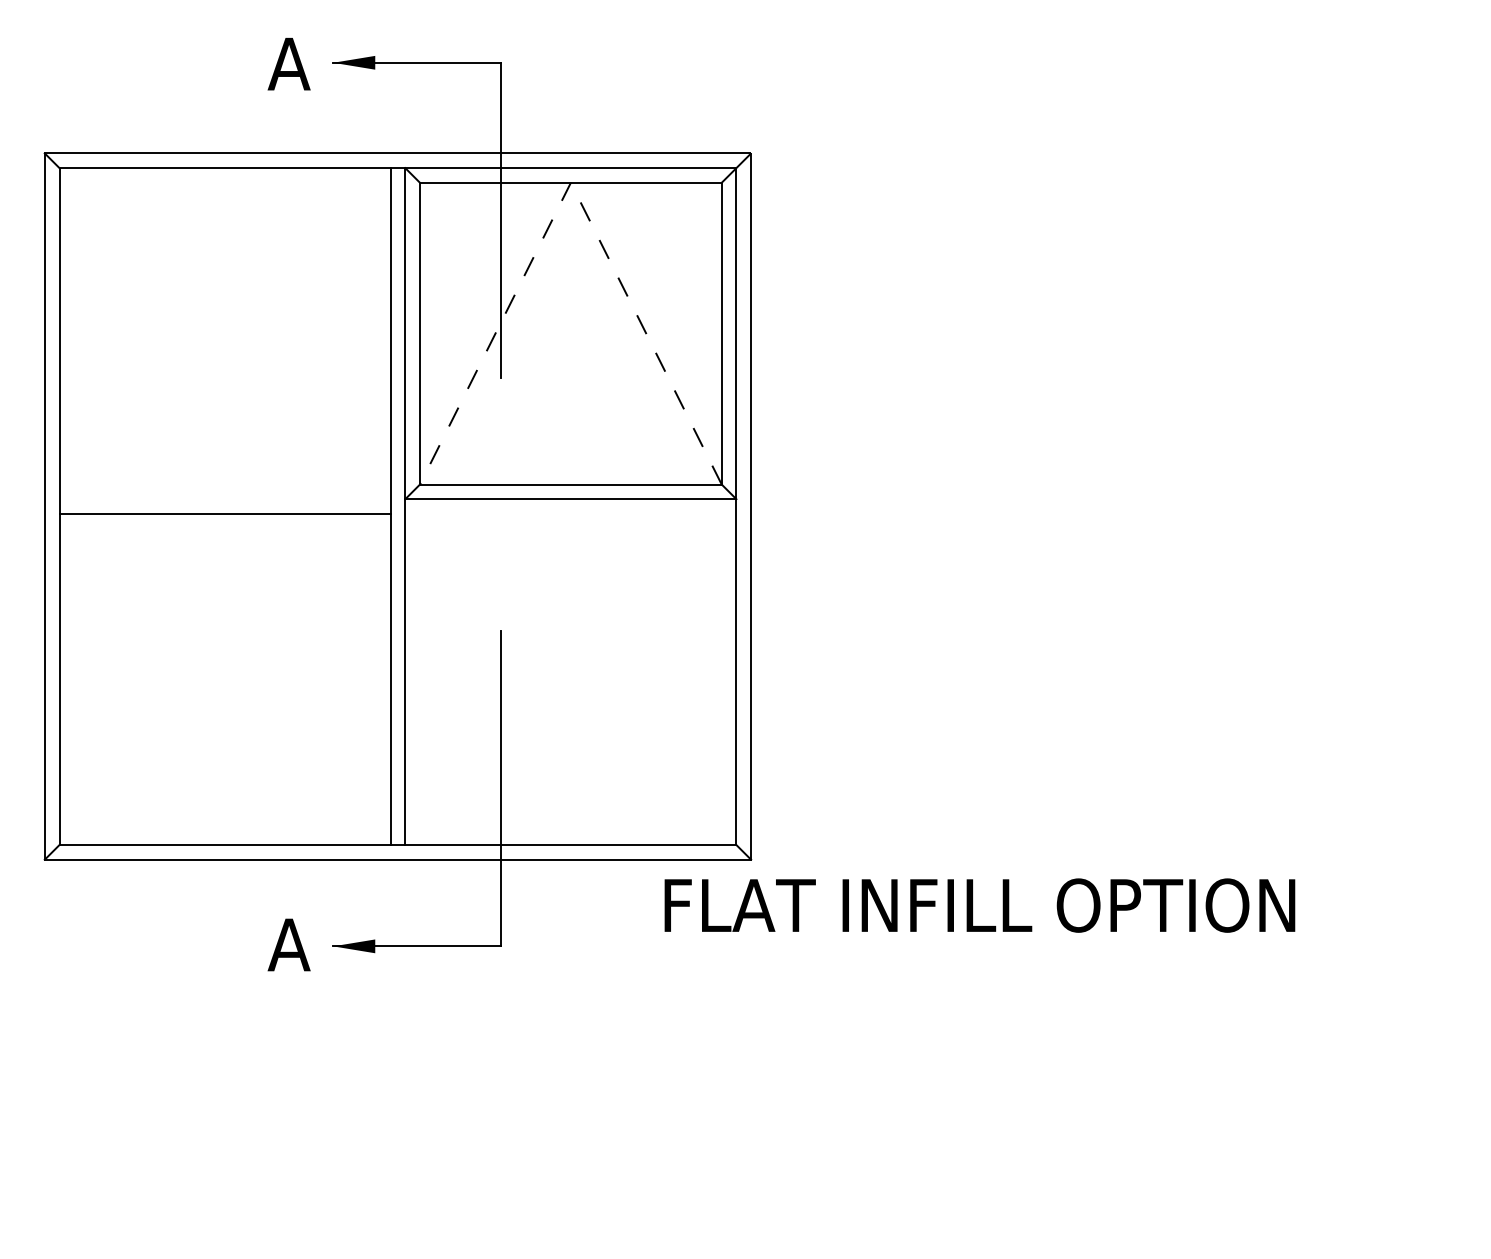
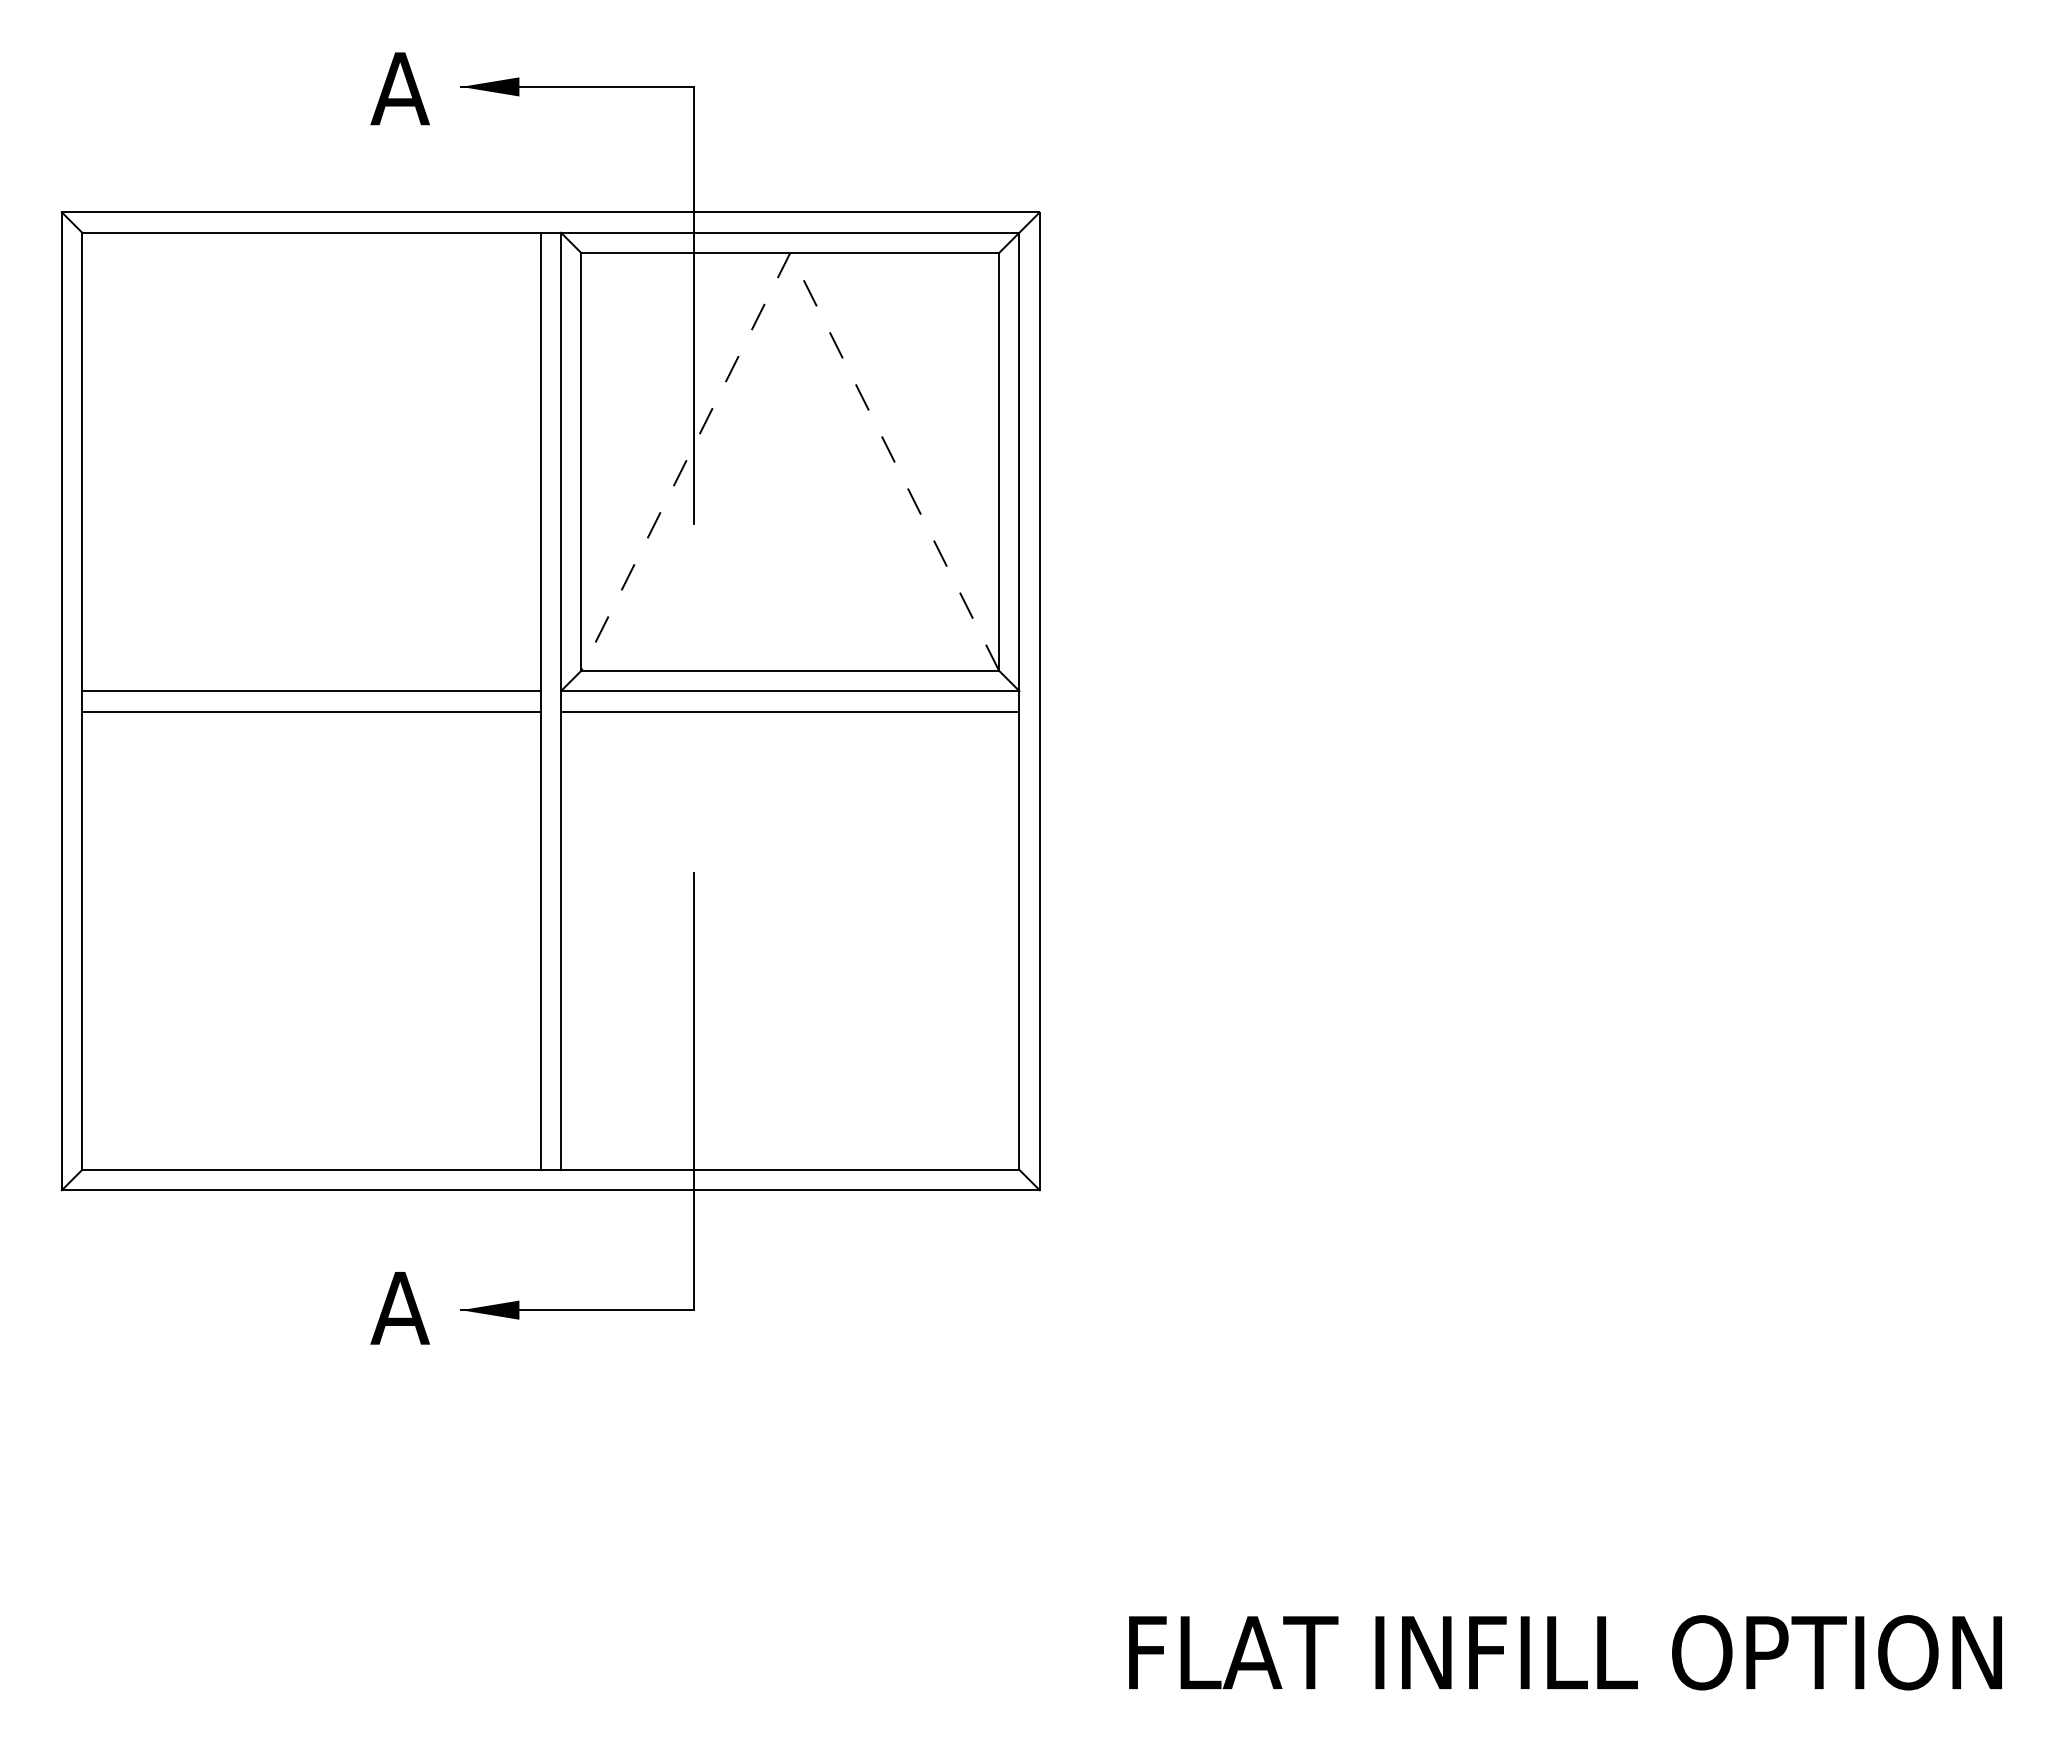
line: (225, 499) -> (311, 691), added
line: (571, 513) -> (790, 711), added
text: (979, 905) -> (1565, 1652), moved

